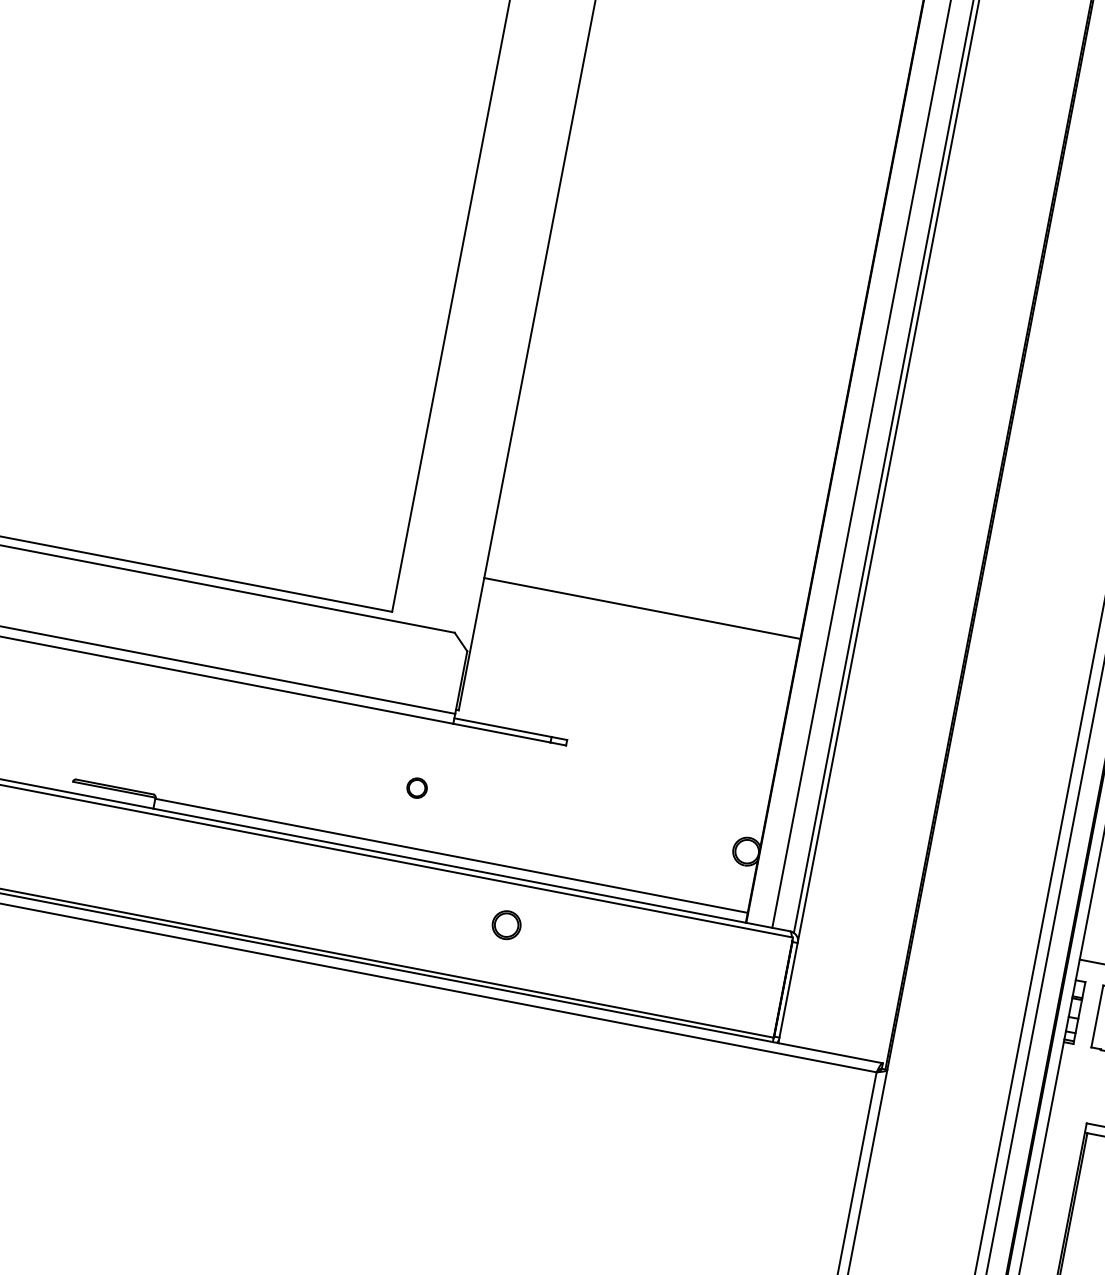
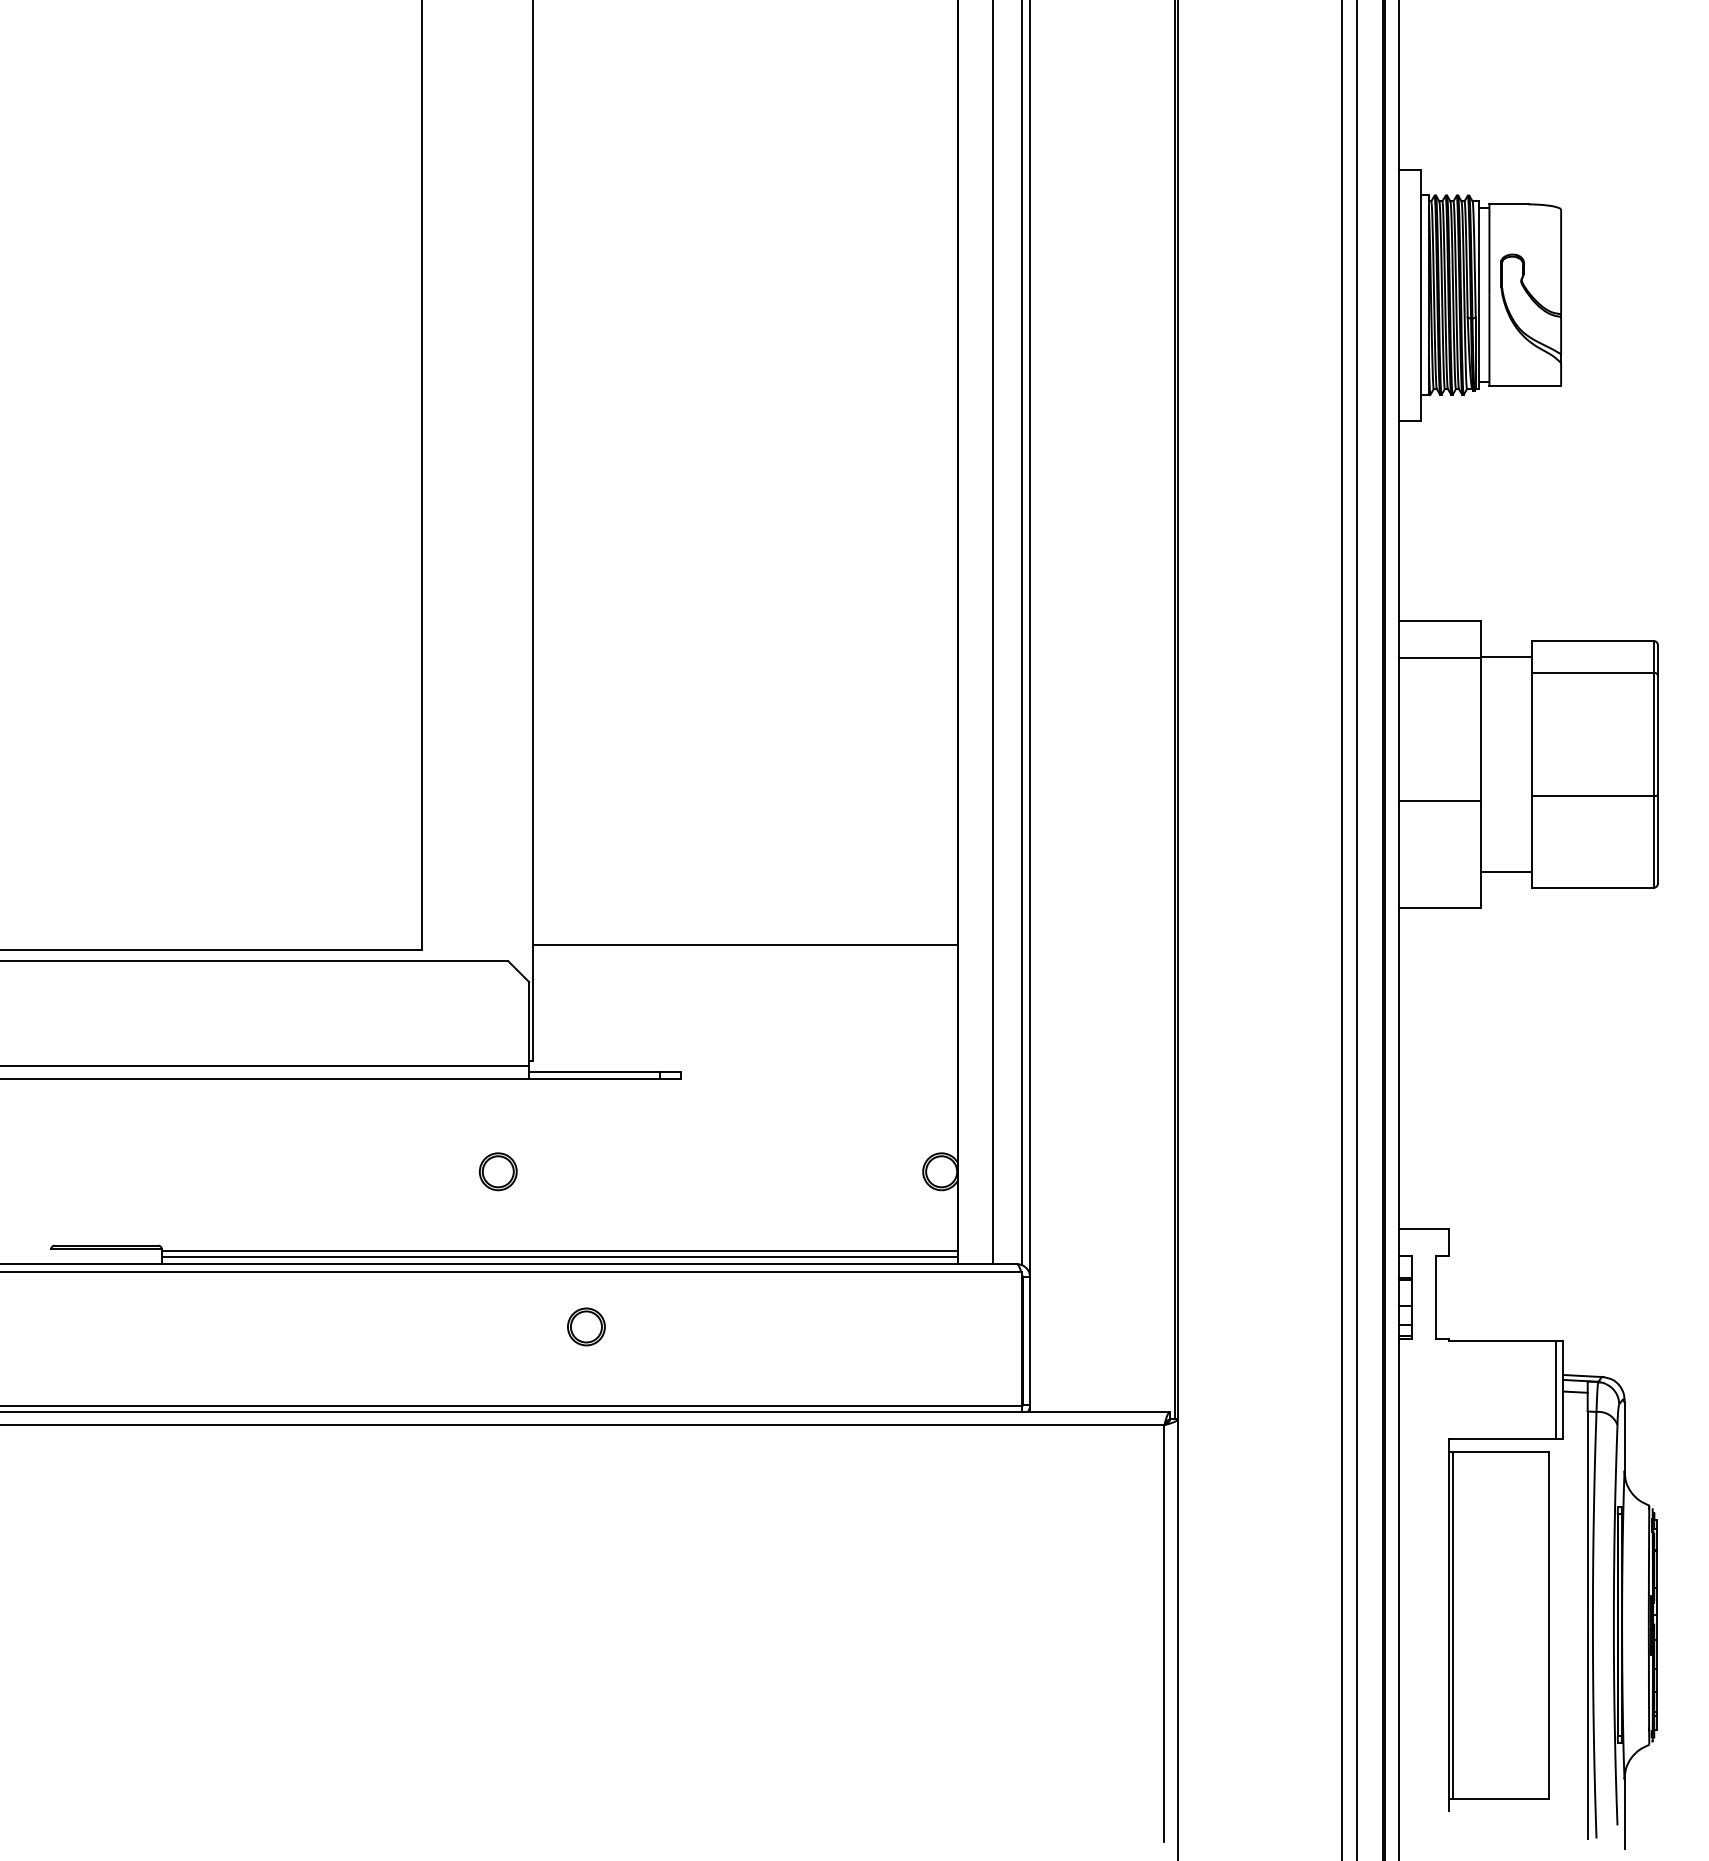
line: (641, 608) -> (744, 944), moved
part: (417, 787) -> (498, 1171), size x1.43
line: (450, 859) -> (559, 1256), added
part: (506, 924) -> (586, 1326), moved

